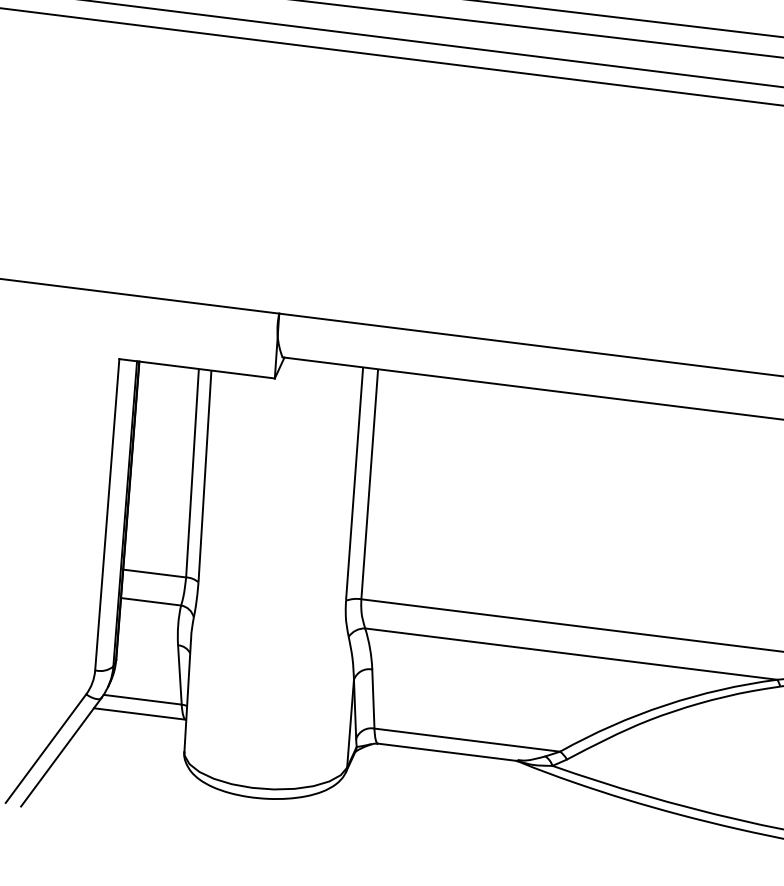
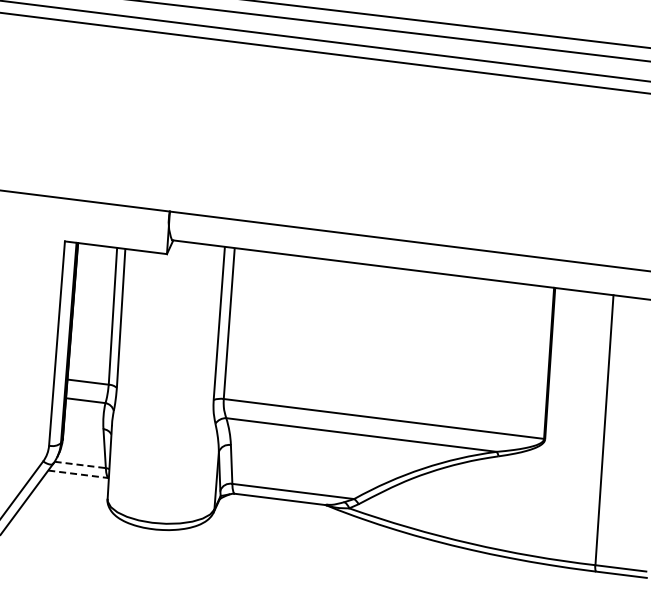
line: (143, 699) -> (80, 464), solid -> dashed
line: (140, 714) -> (78, 474), solid -> dashed

